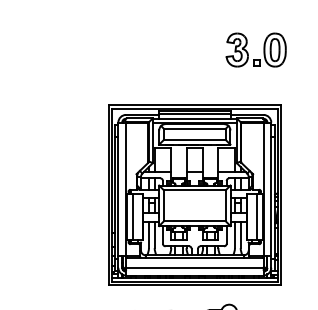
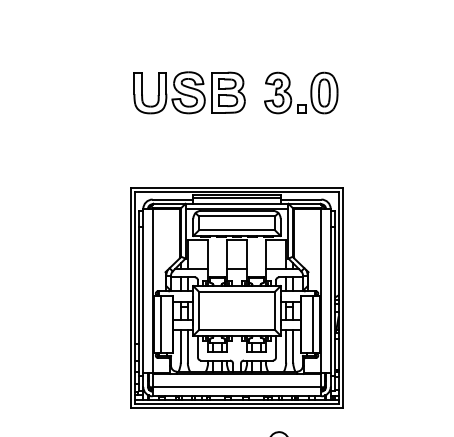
part: (156, 27) -> (189, 92), added
part: (263, 49) -> (310, 92), moved

